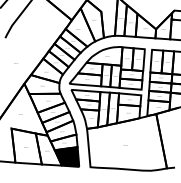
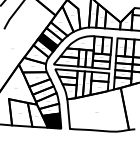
hatch: (61, 55) -> (47, 42), added

